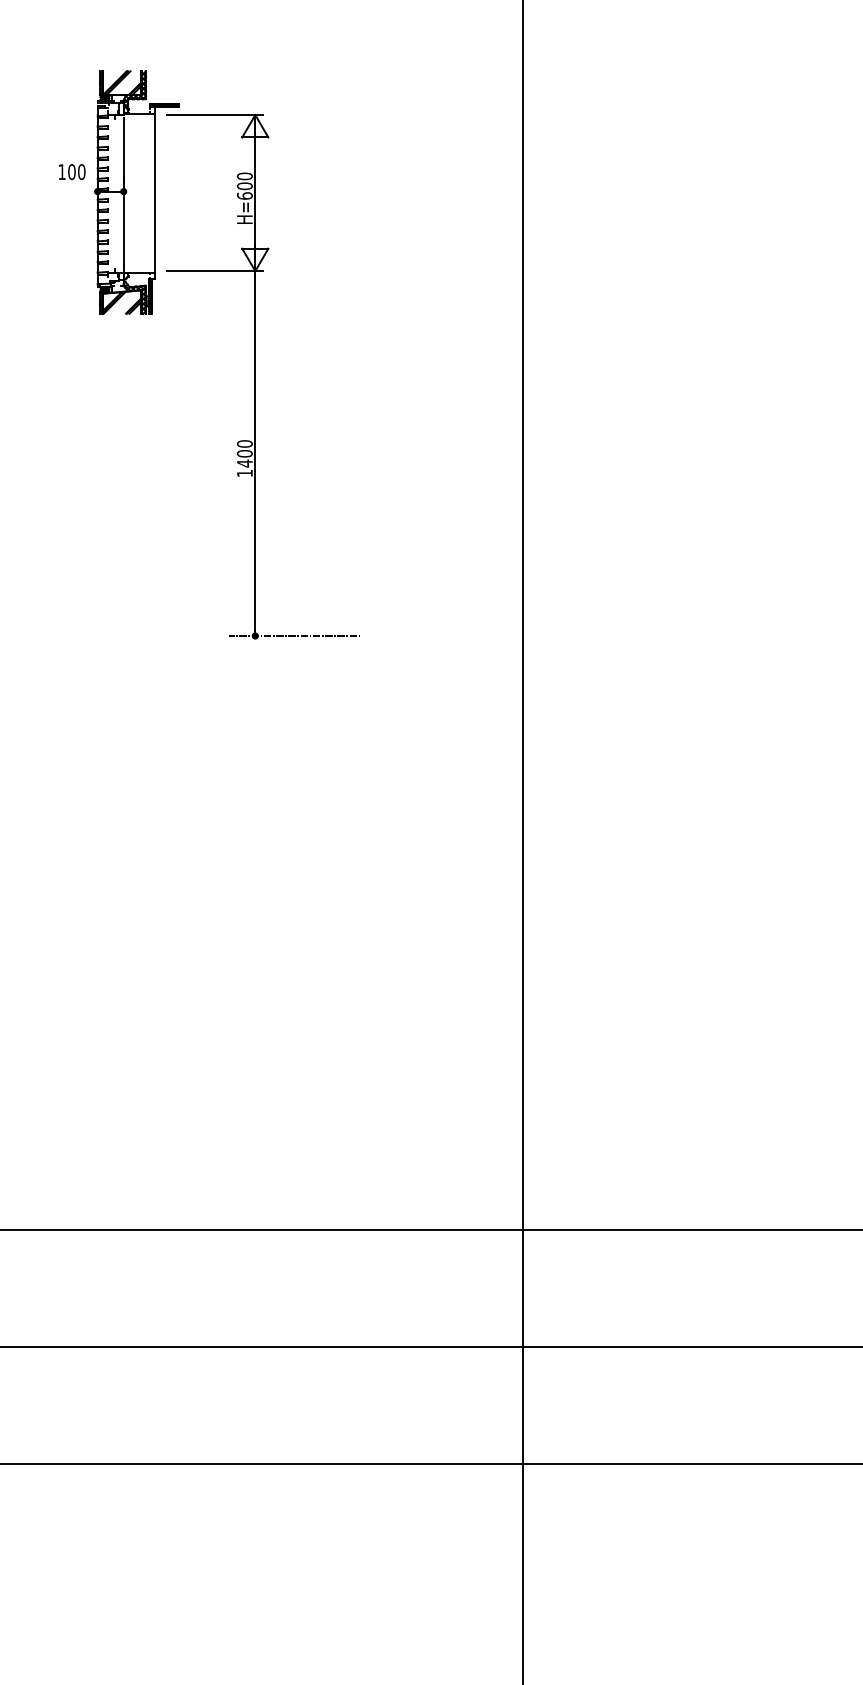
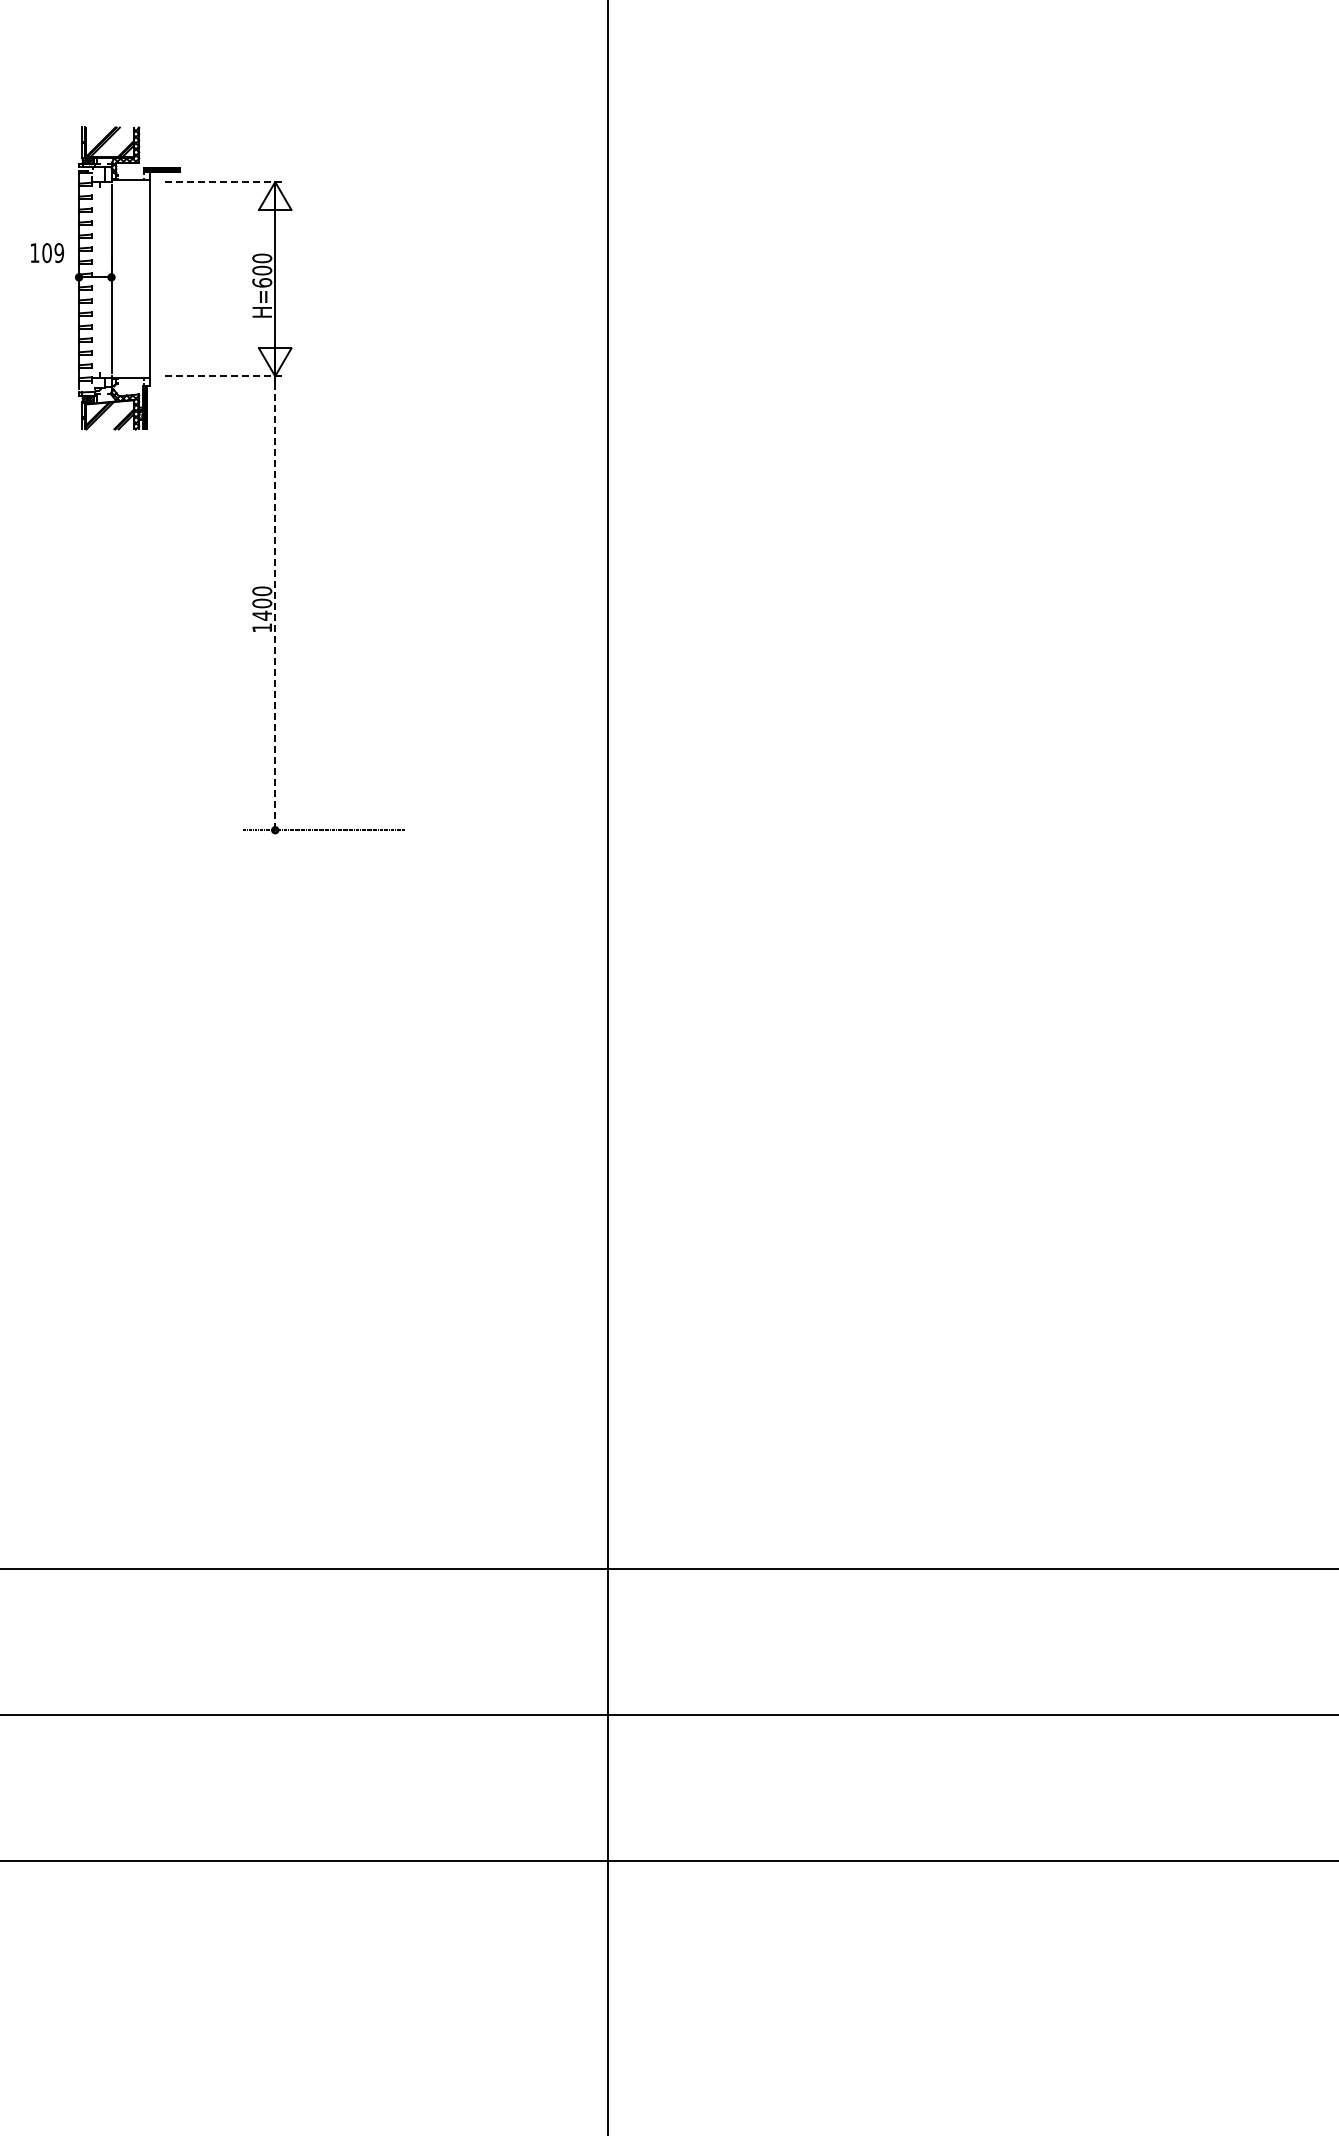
line: (214, 115) -> (224, 182), solid -> dashed
text: (81, 172) -> (58, 253), 100 -> 109
line: (214, 271) -> (224, 376), solid -> dashed
line: (255, 453) -> (275, 603), solid -> dashed

